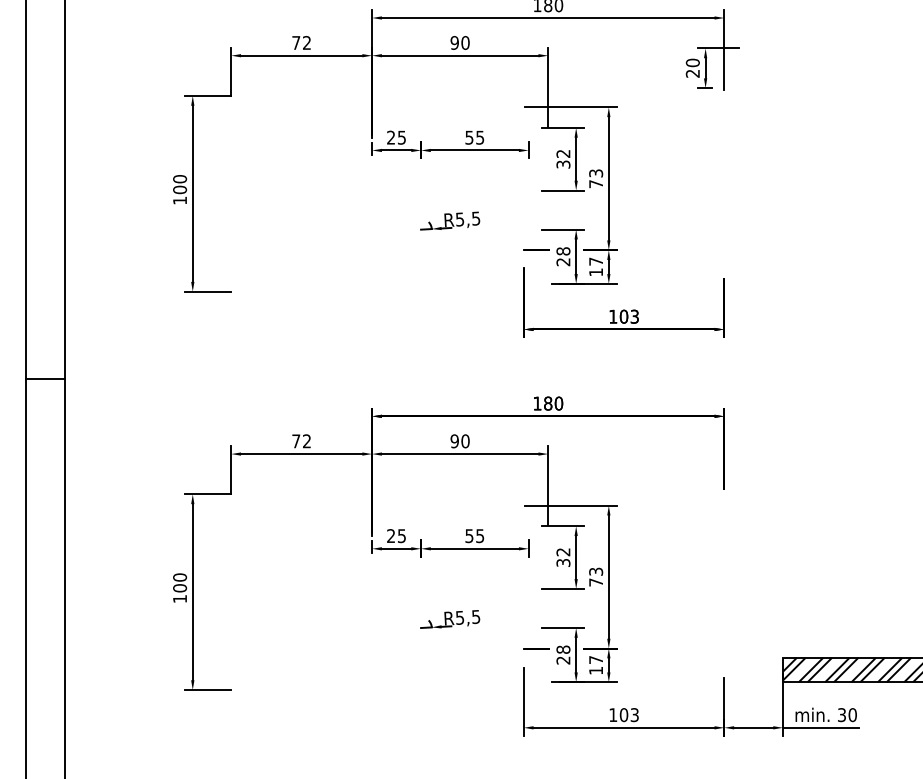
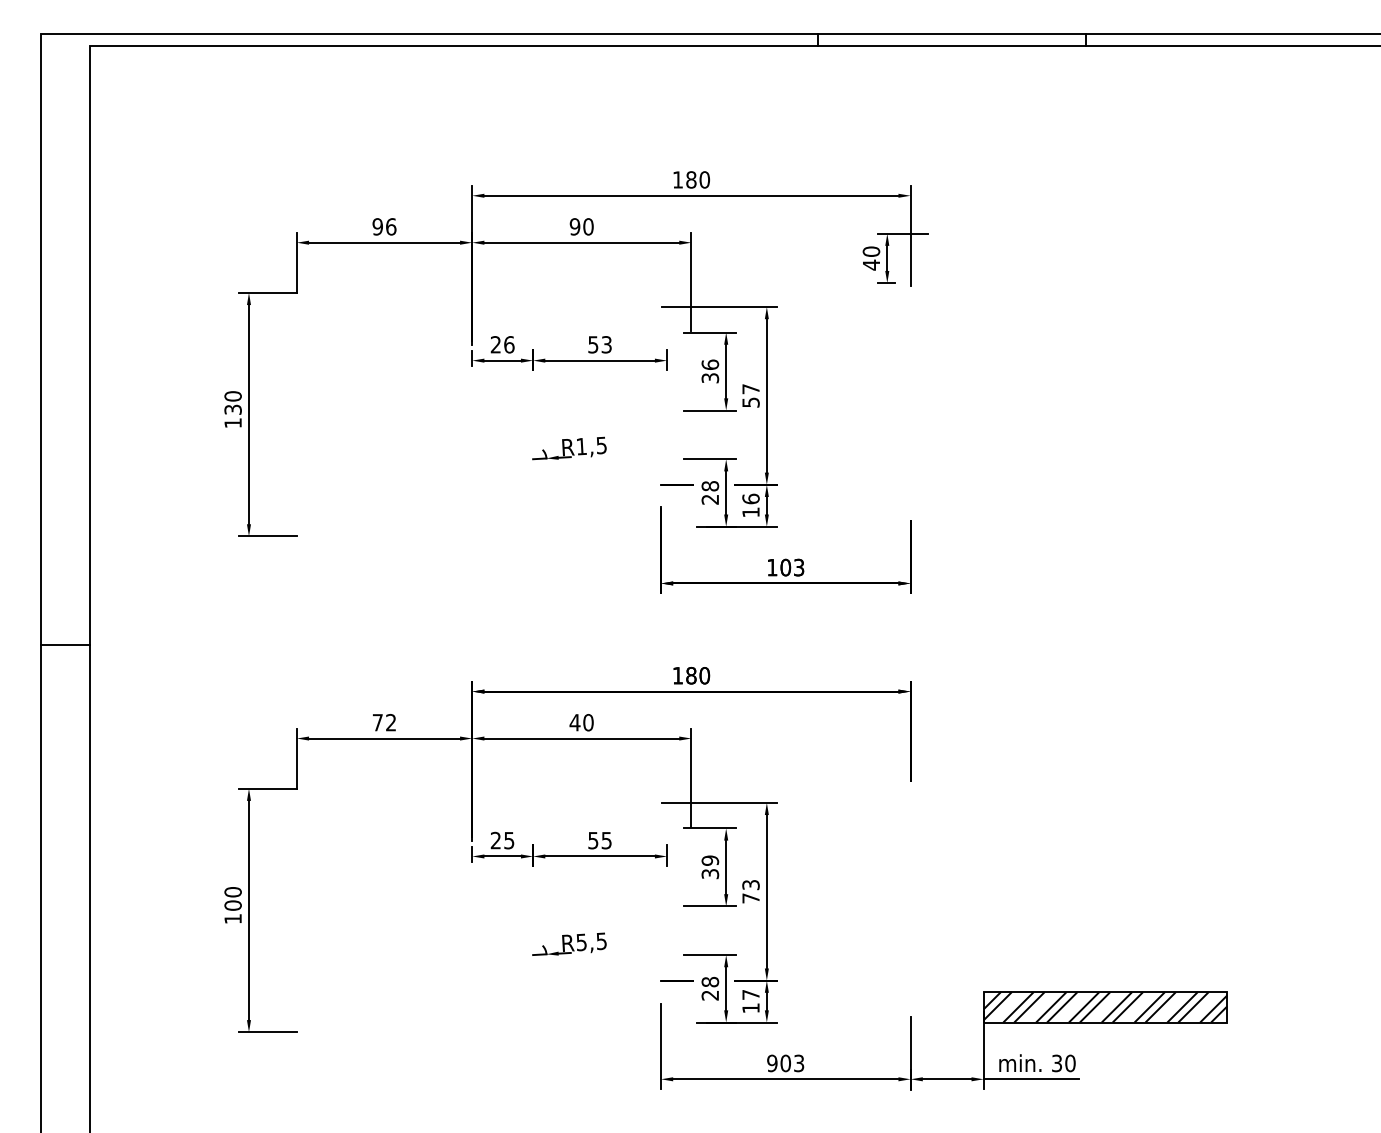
text: (301, 42) -> (384, 226), 72 -> 96
text: (692, 73) -> (870, 264), 20 -> 40
text: (402, 137) -> (509, 344), 25 -> 26
text: (480, 137) -> (606, 344), 55 -> 53
text: (563, 153) -> (710, 364), 32 -> 36
text: (595, 178) -> (750, 395), 73 -> 57
text: (179, 189) -> (232, 409), 100 -> 130
text: (459, 219) -> (581, 446), R5,5 -> R1,5
text: (595, 261) -> (750, 498), 17 -> 16
text: (454, 441) -> (574, 722), 90 -> 40
text: (563, 552) -> (710, 860), 32 -> 39
text: (613, 715) -> (772, 1063), 103 -> 903

